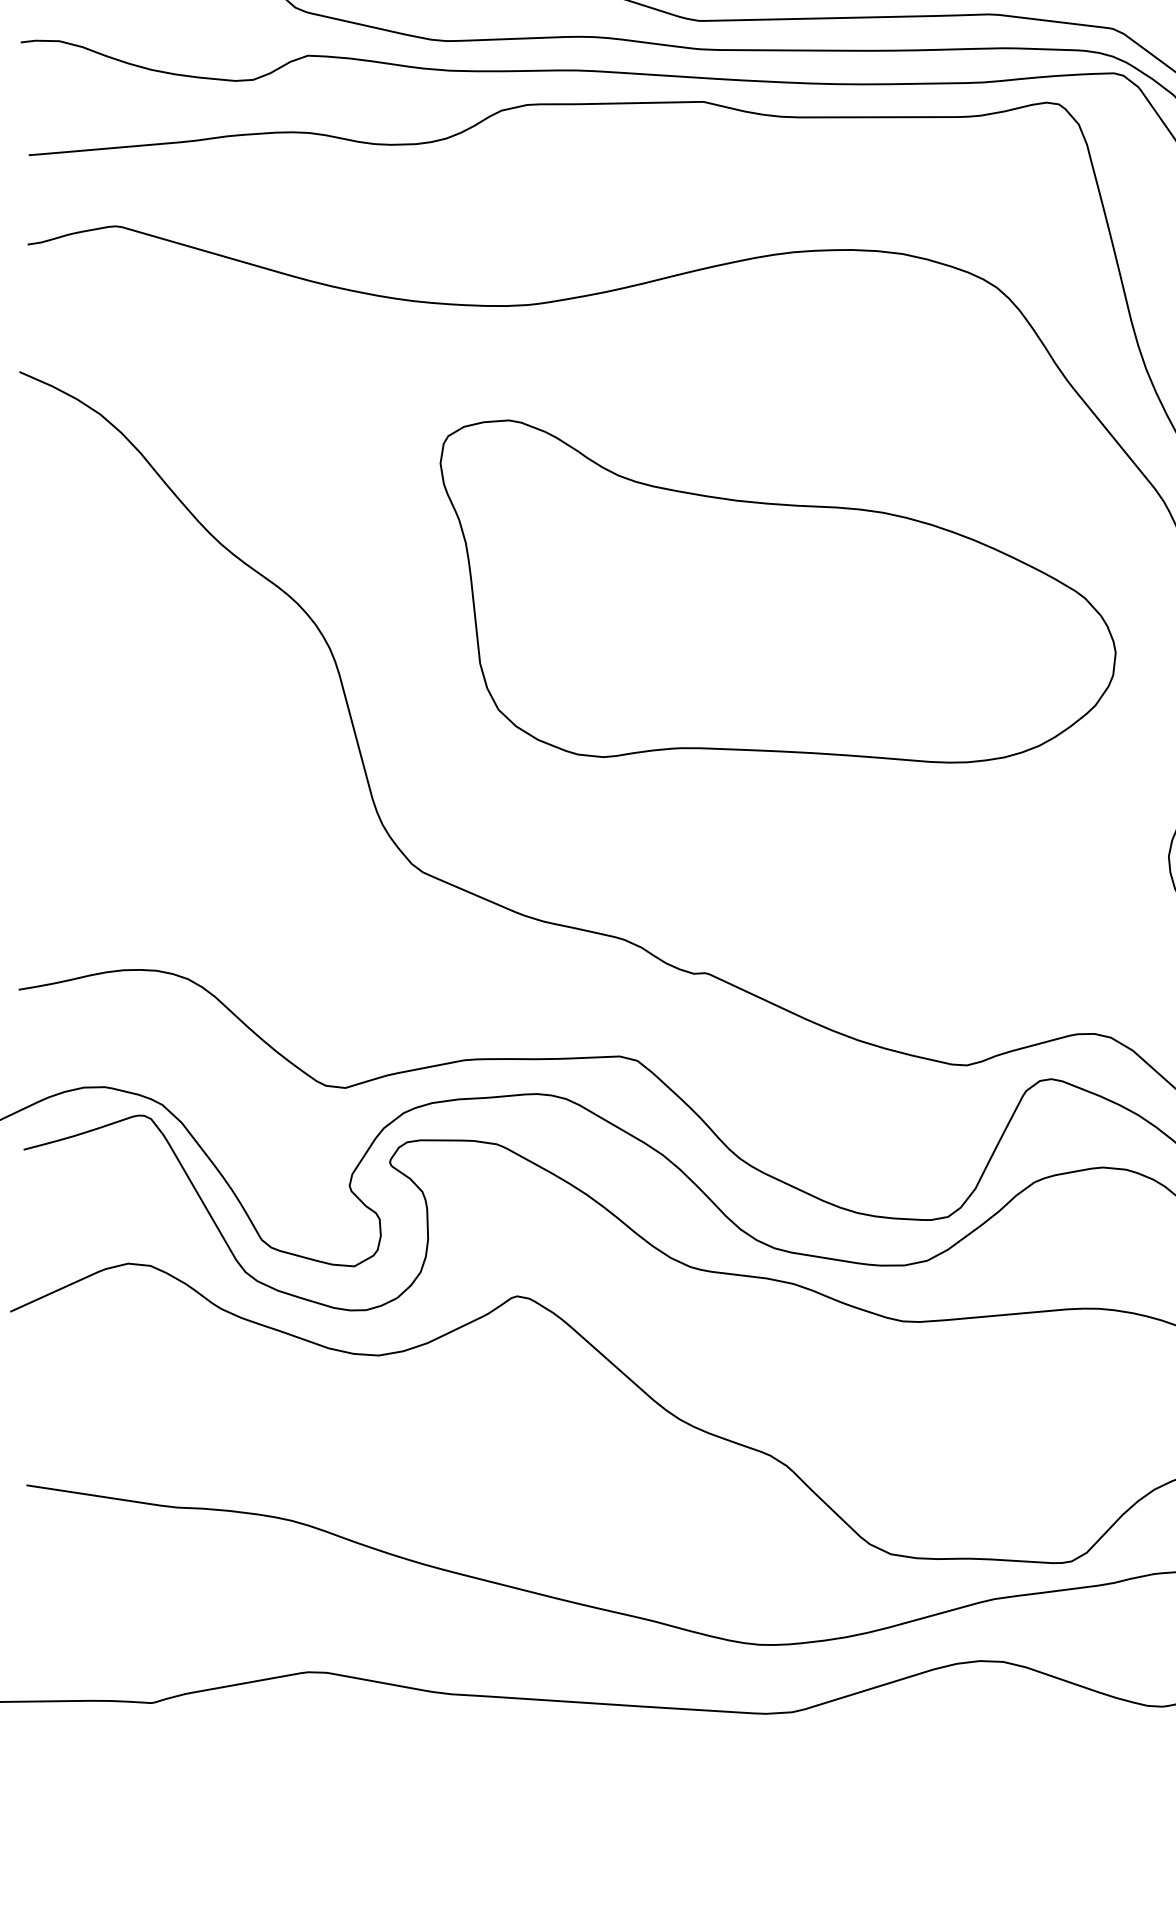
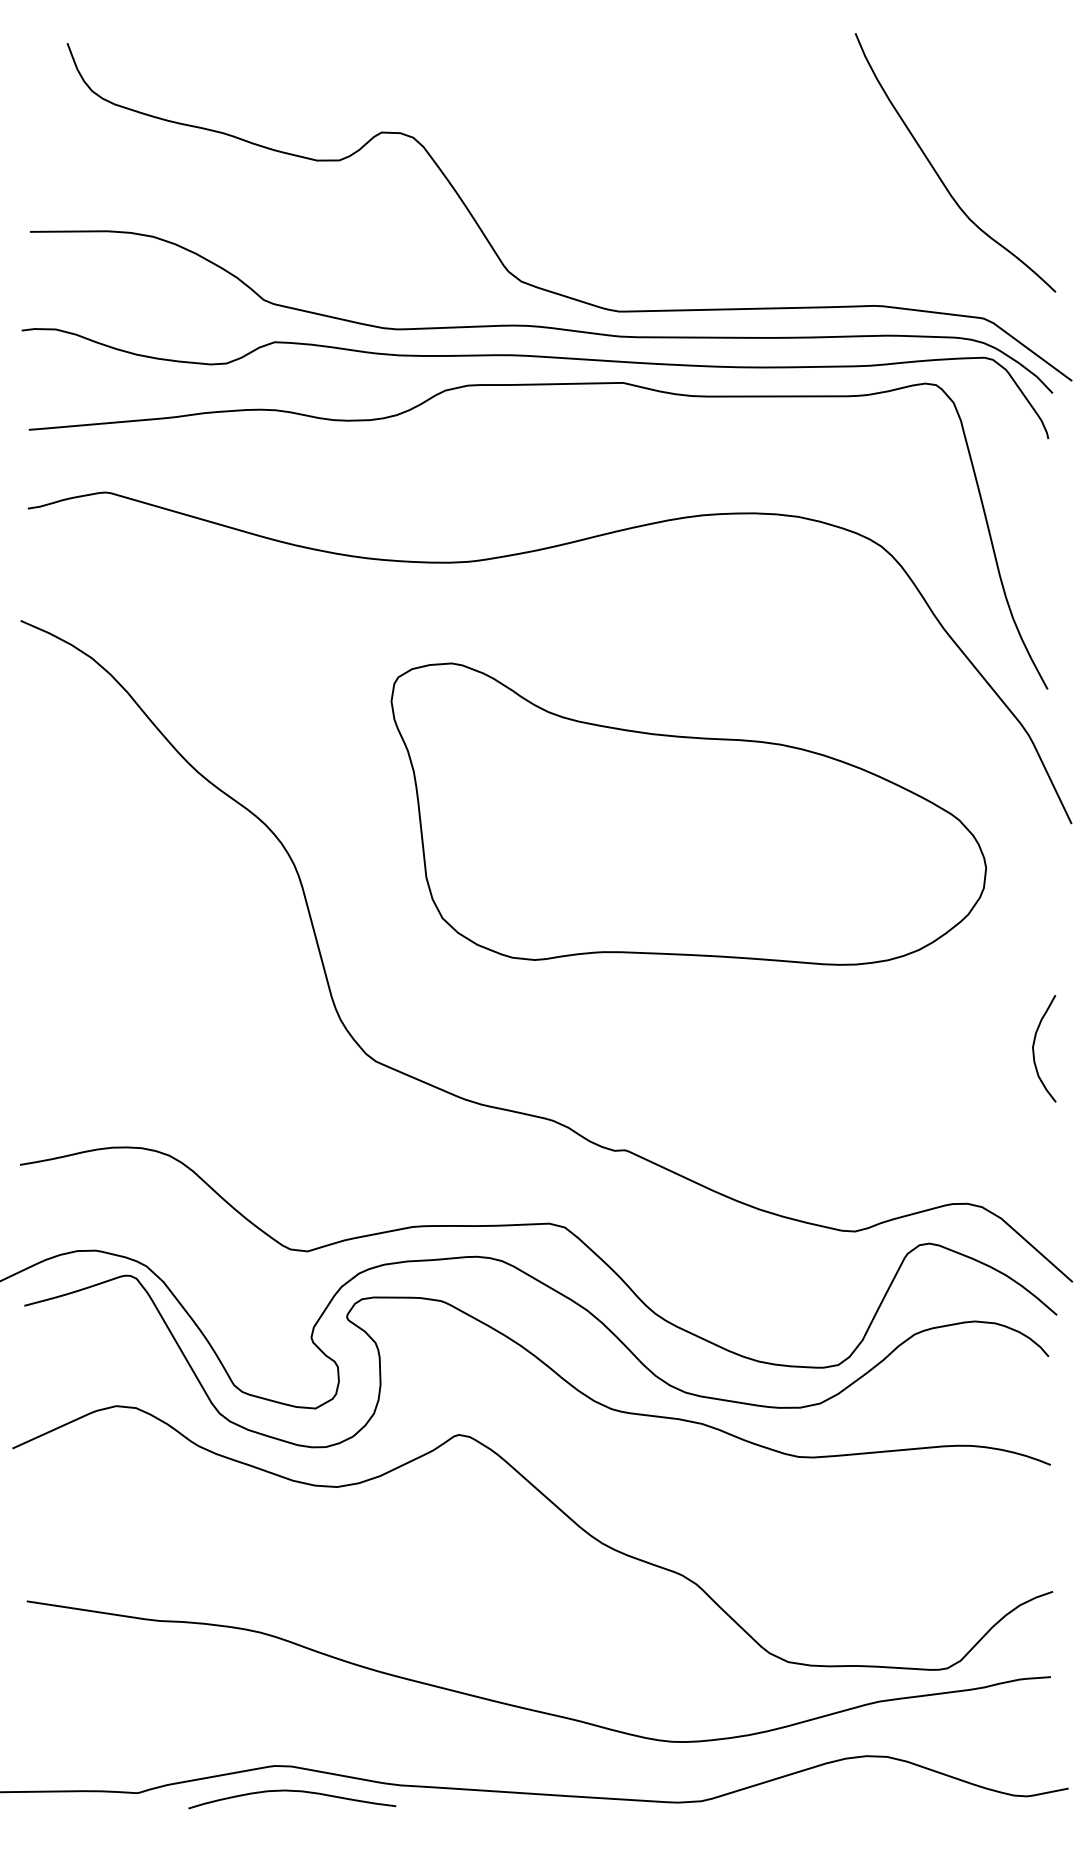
curve: (328, 1701) -> (292, 1791), added

